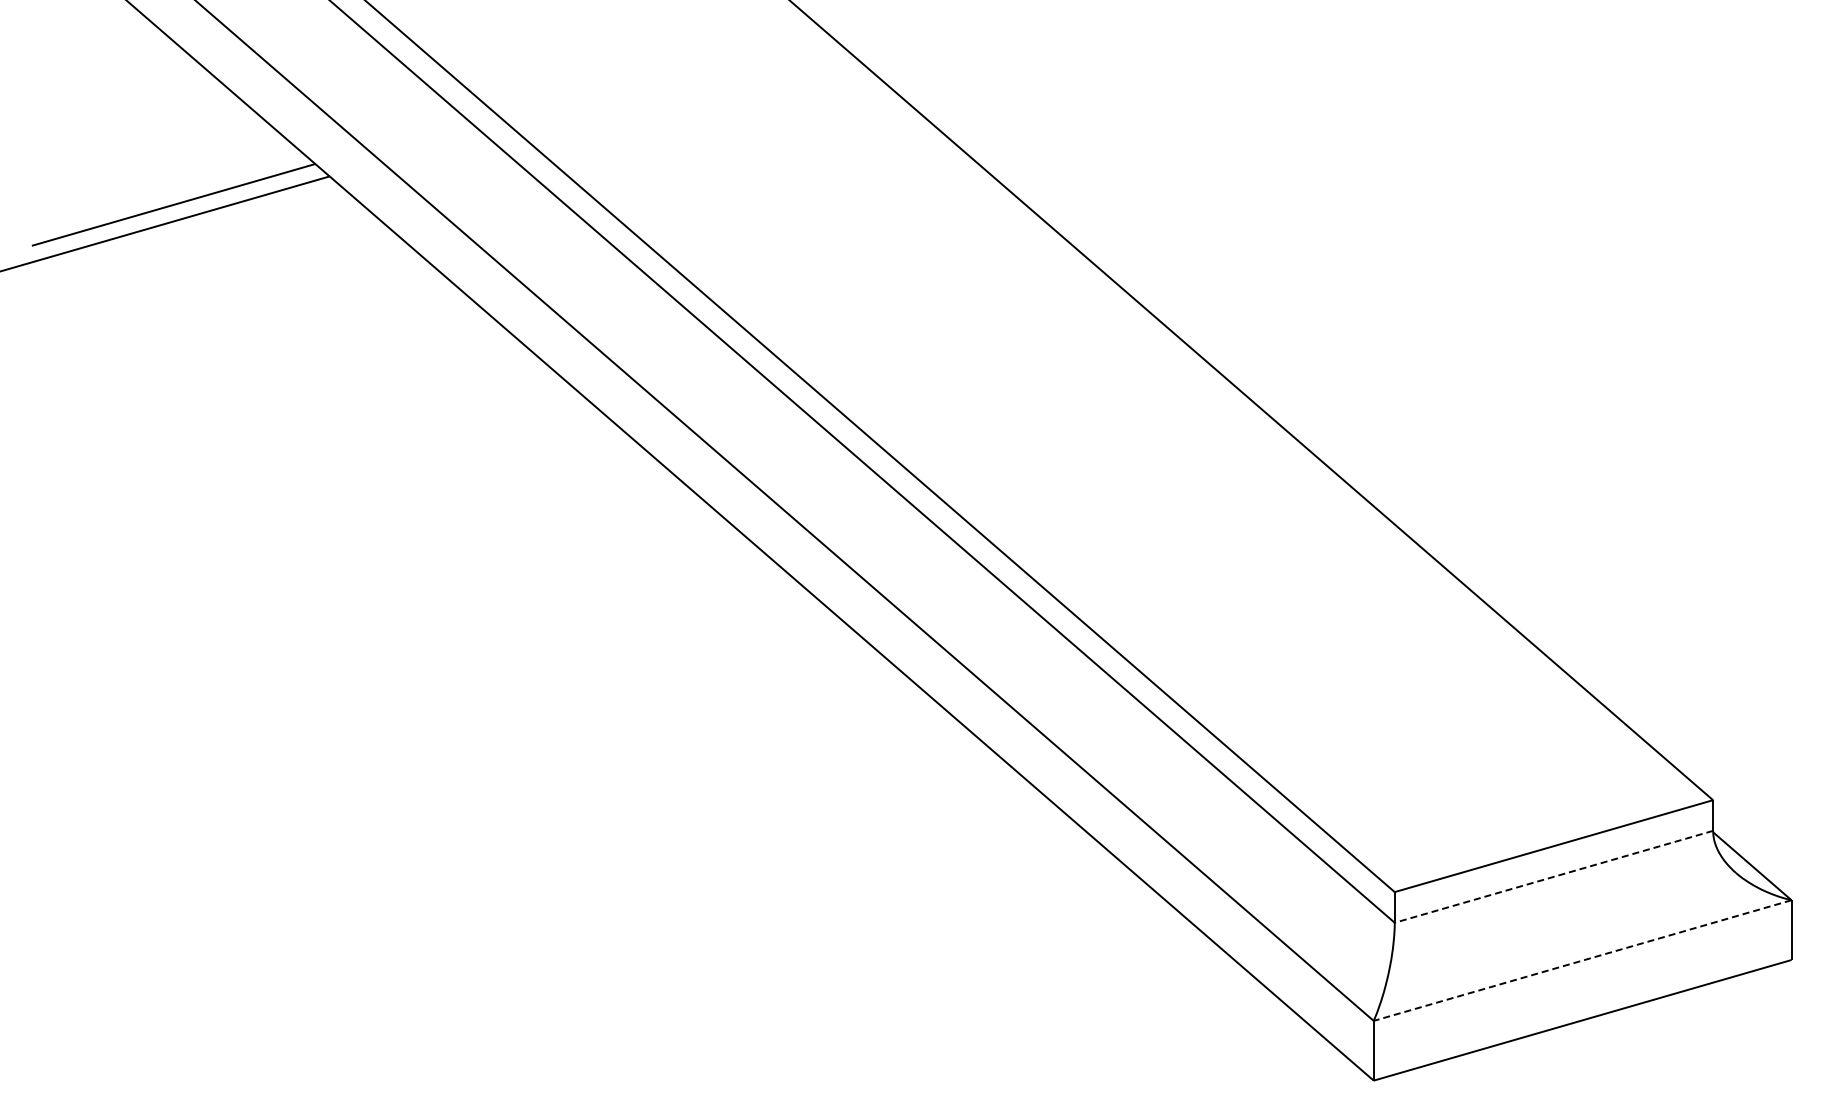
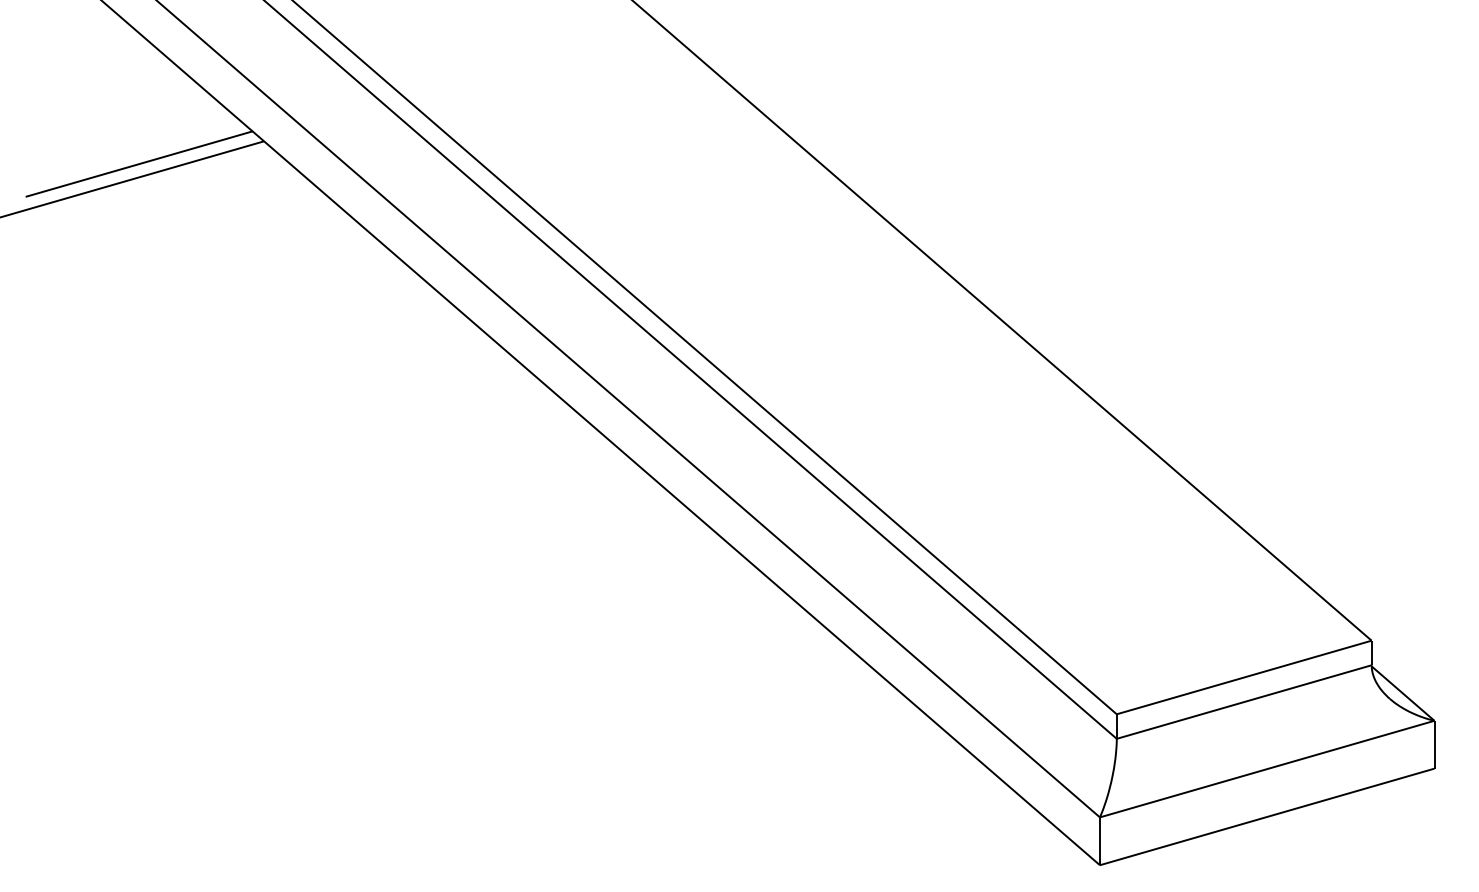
line: (1553, 876) -> (1243, 701), dashed -> solid
line: (1582, 960) -> (1267, 769), dashed -> solid

